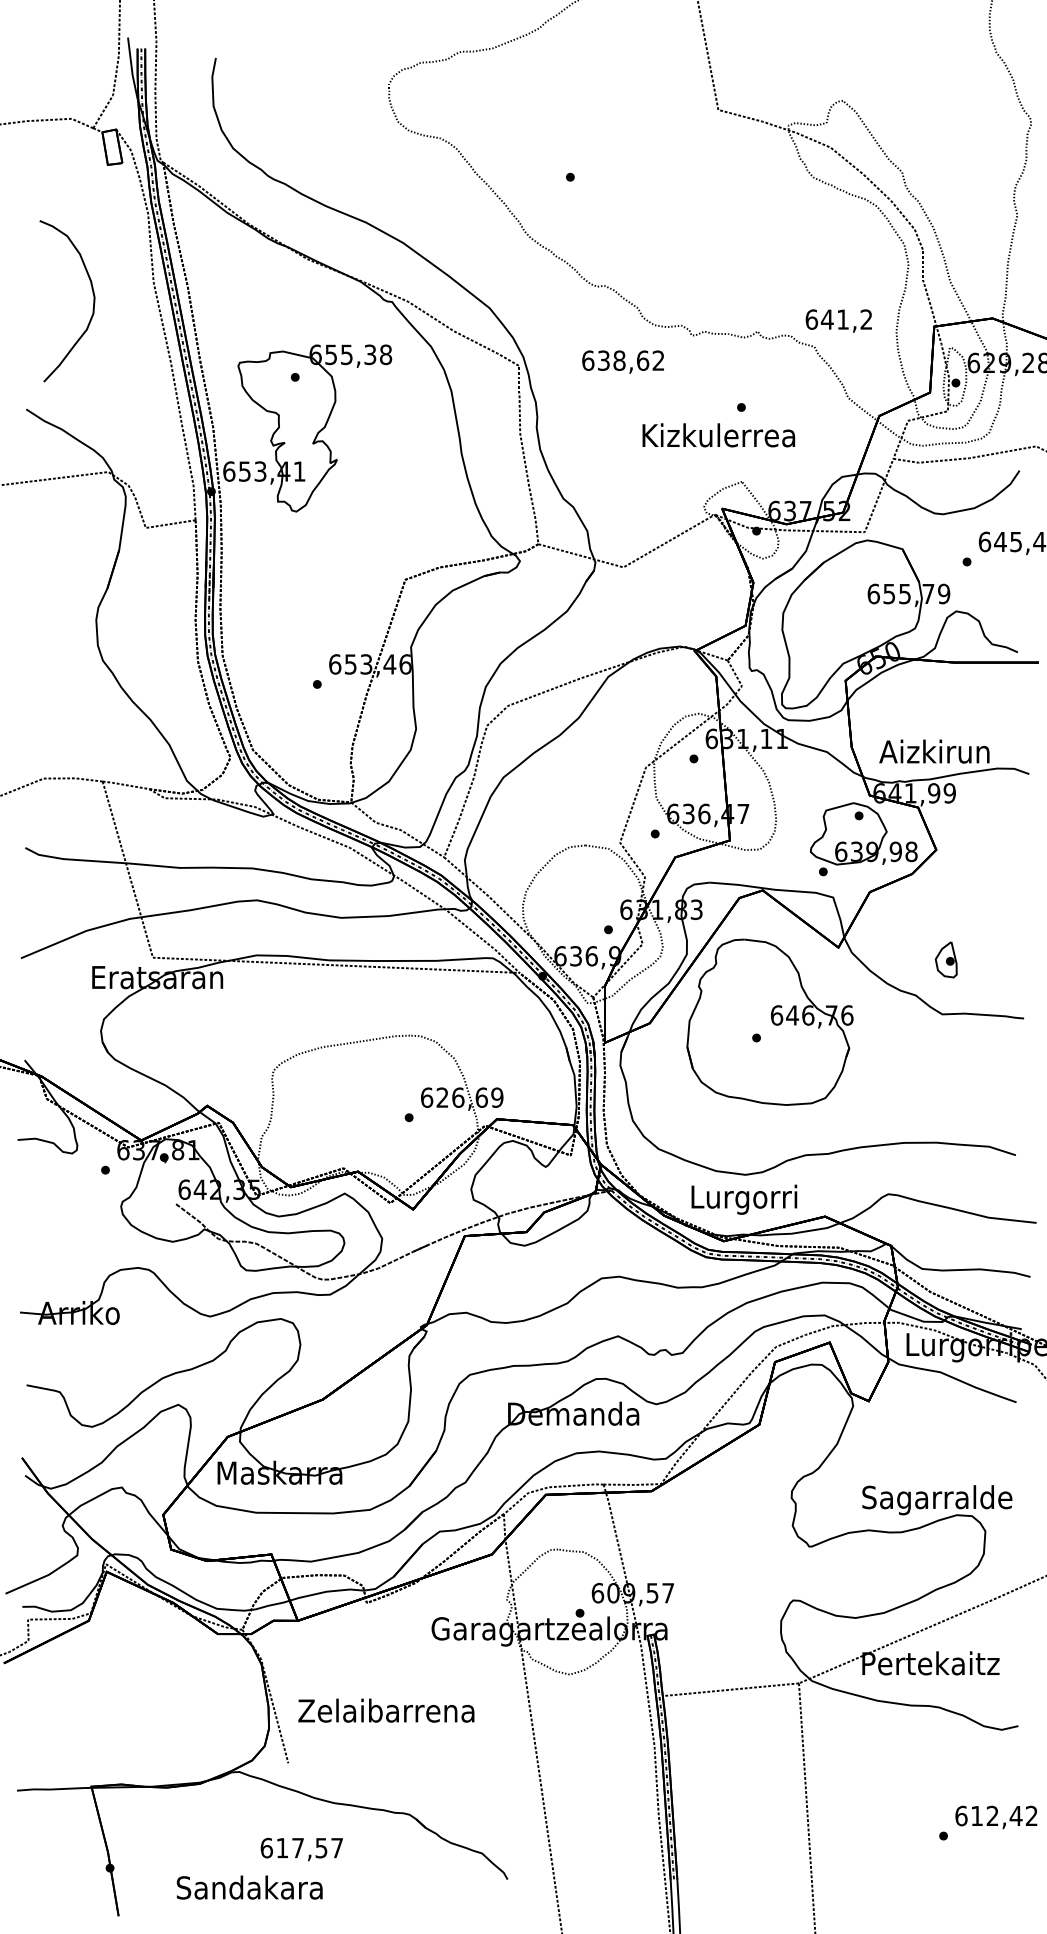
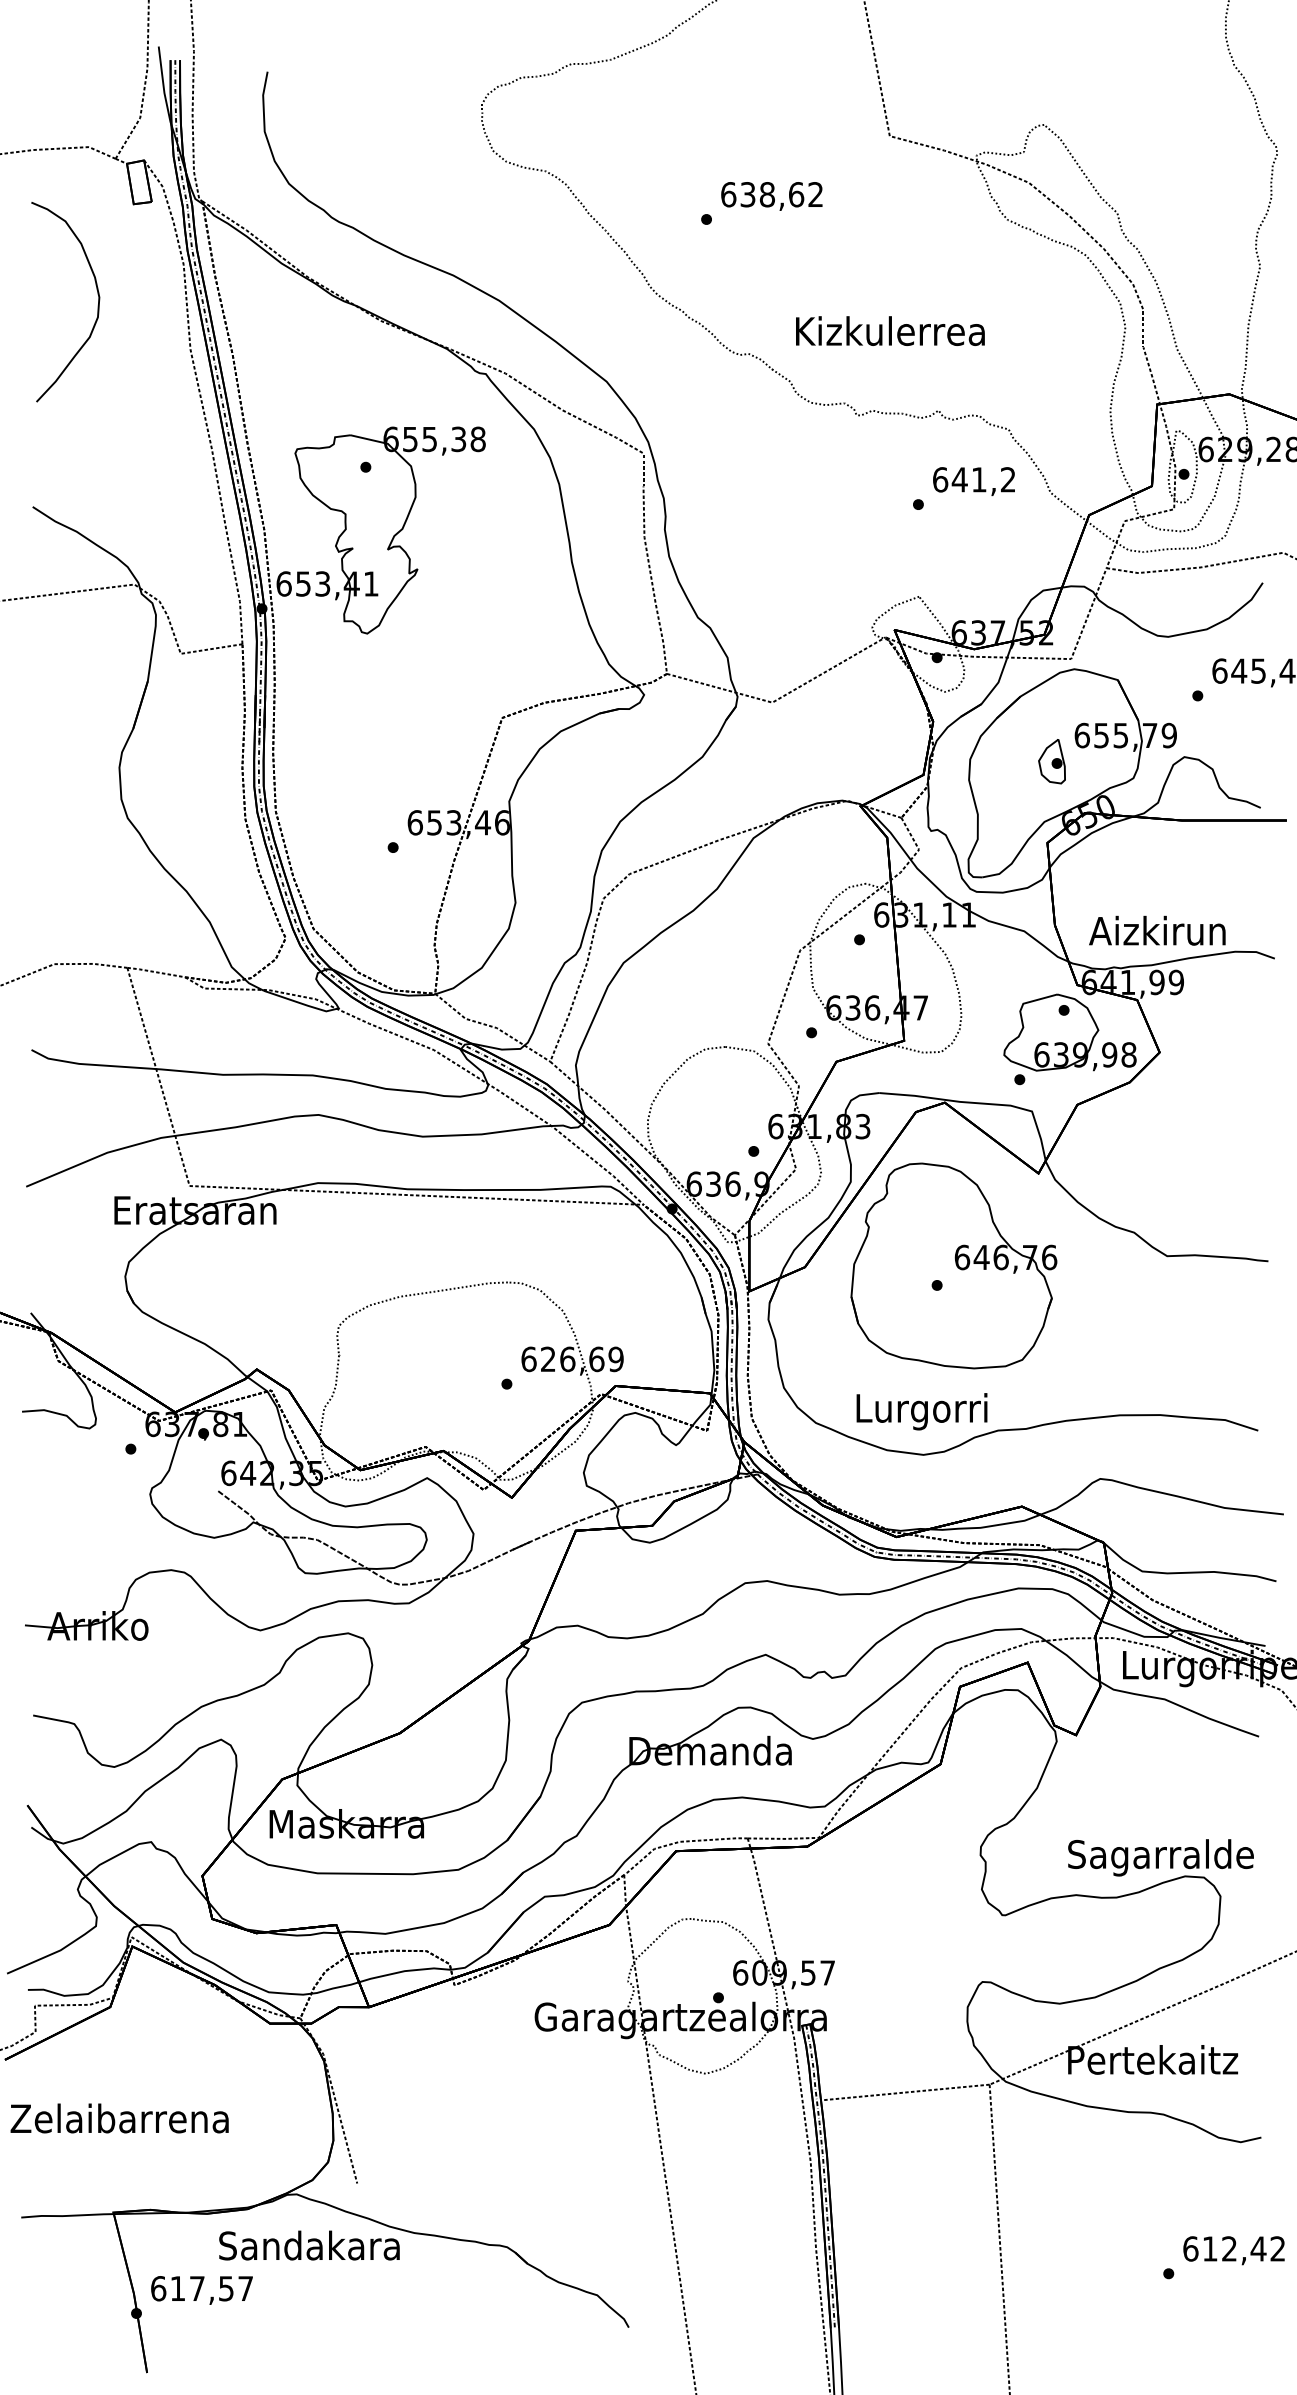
curve: (93, 304) -> (97, 305), moved
text: (838, 320) -> (973, 481), moved
text: (622, 362) -> (771, 196), moved
text: (718, 434) -> (890, 330), moved
part: (945, 959) -> (1051, 761), moved
text: (743, 1199) -> (921, 1411), moved
text: (386, 1710) -> (119, 2118), moved
text: (301, 1849) -> (201, 2290), moved
text: (249, 1887) -> (309, 2245), moved

